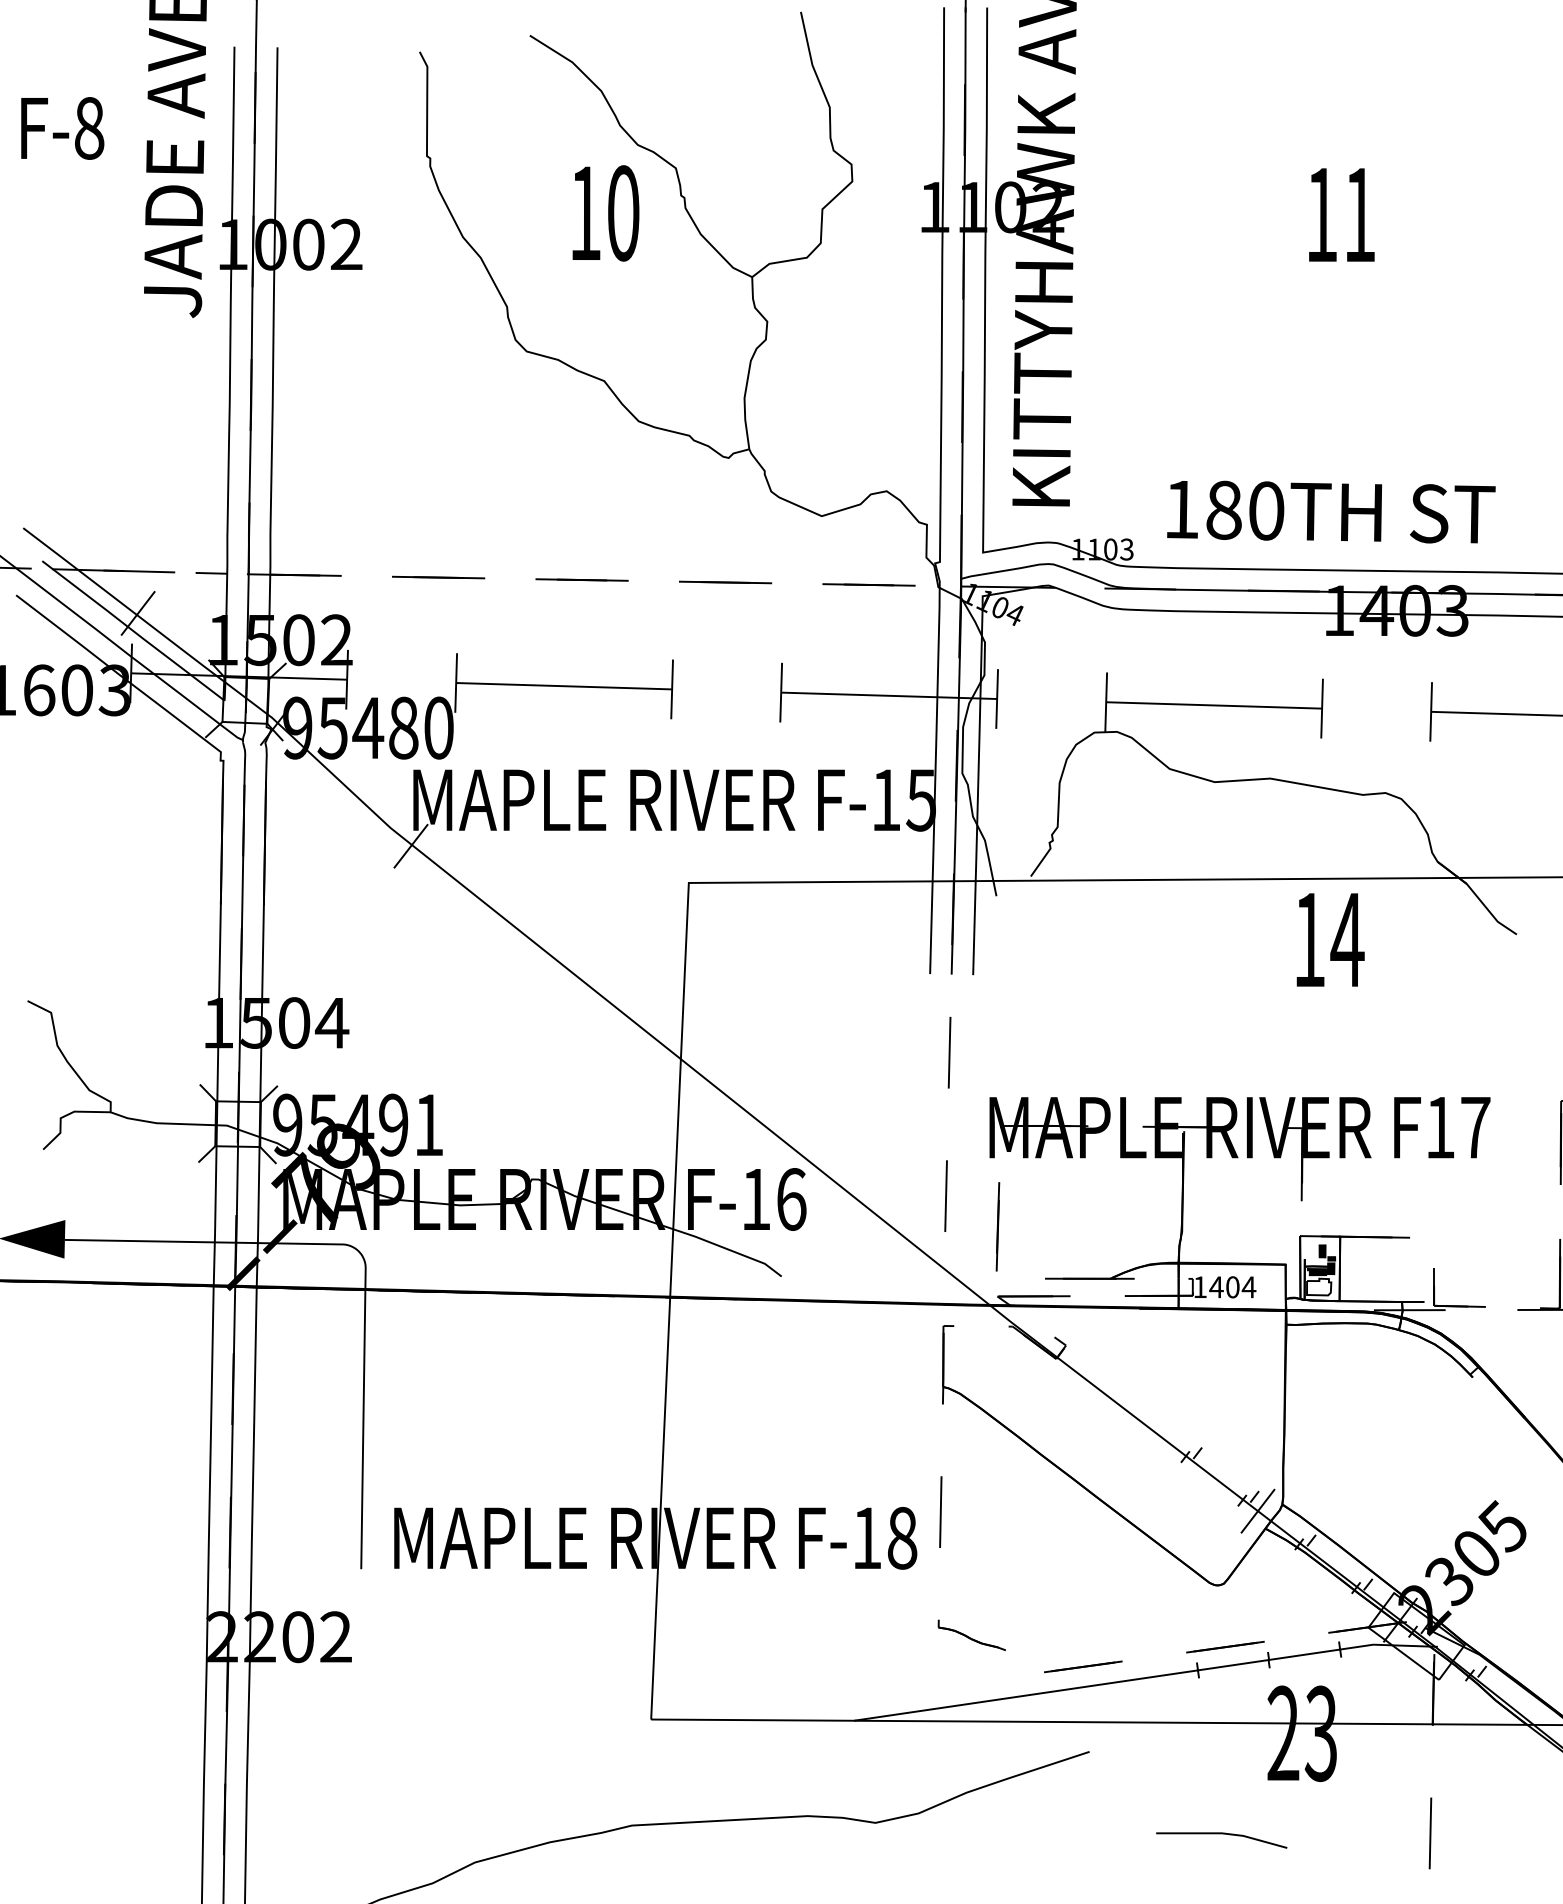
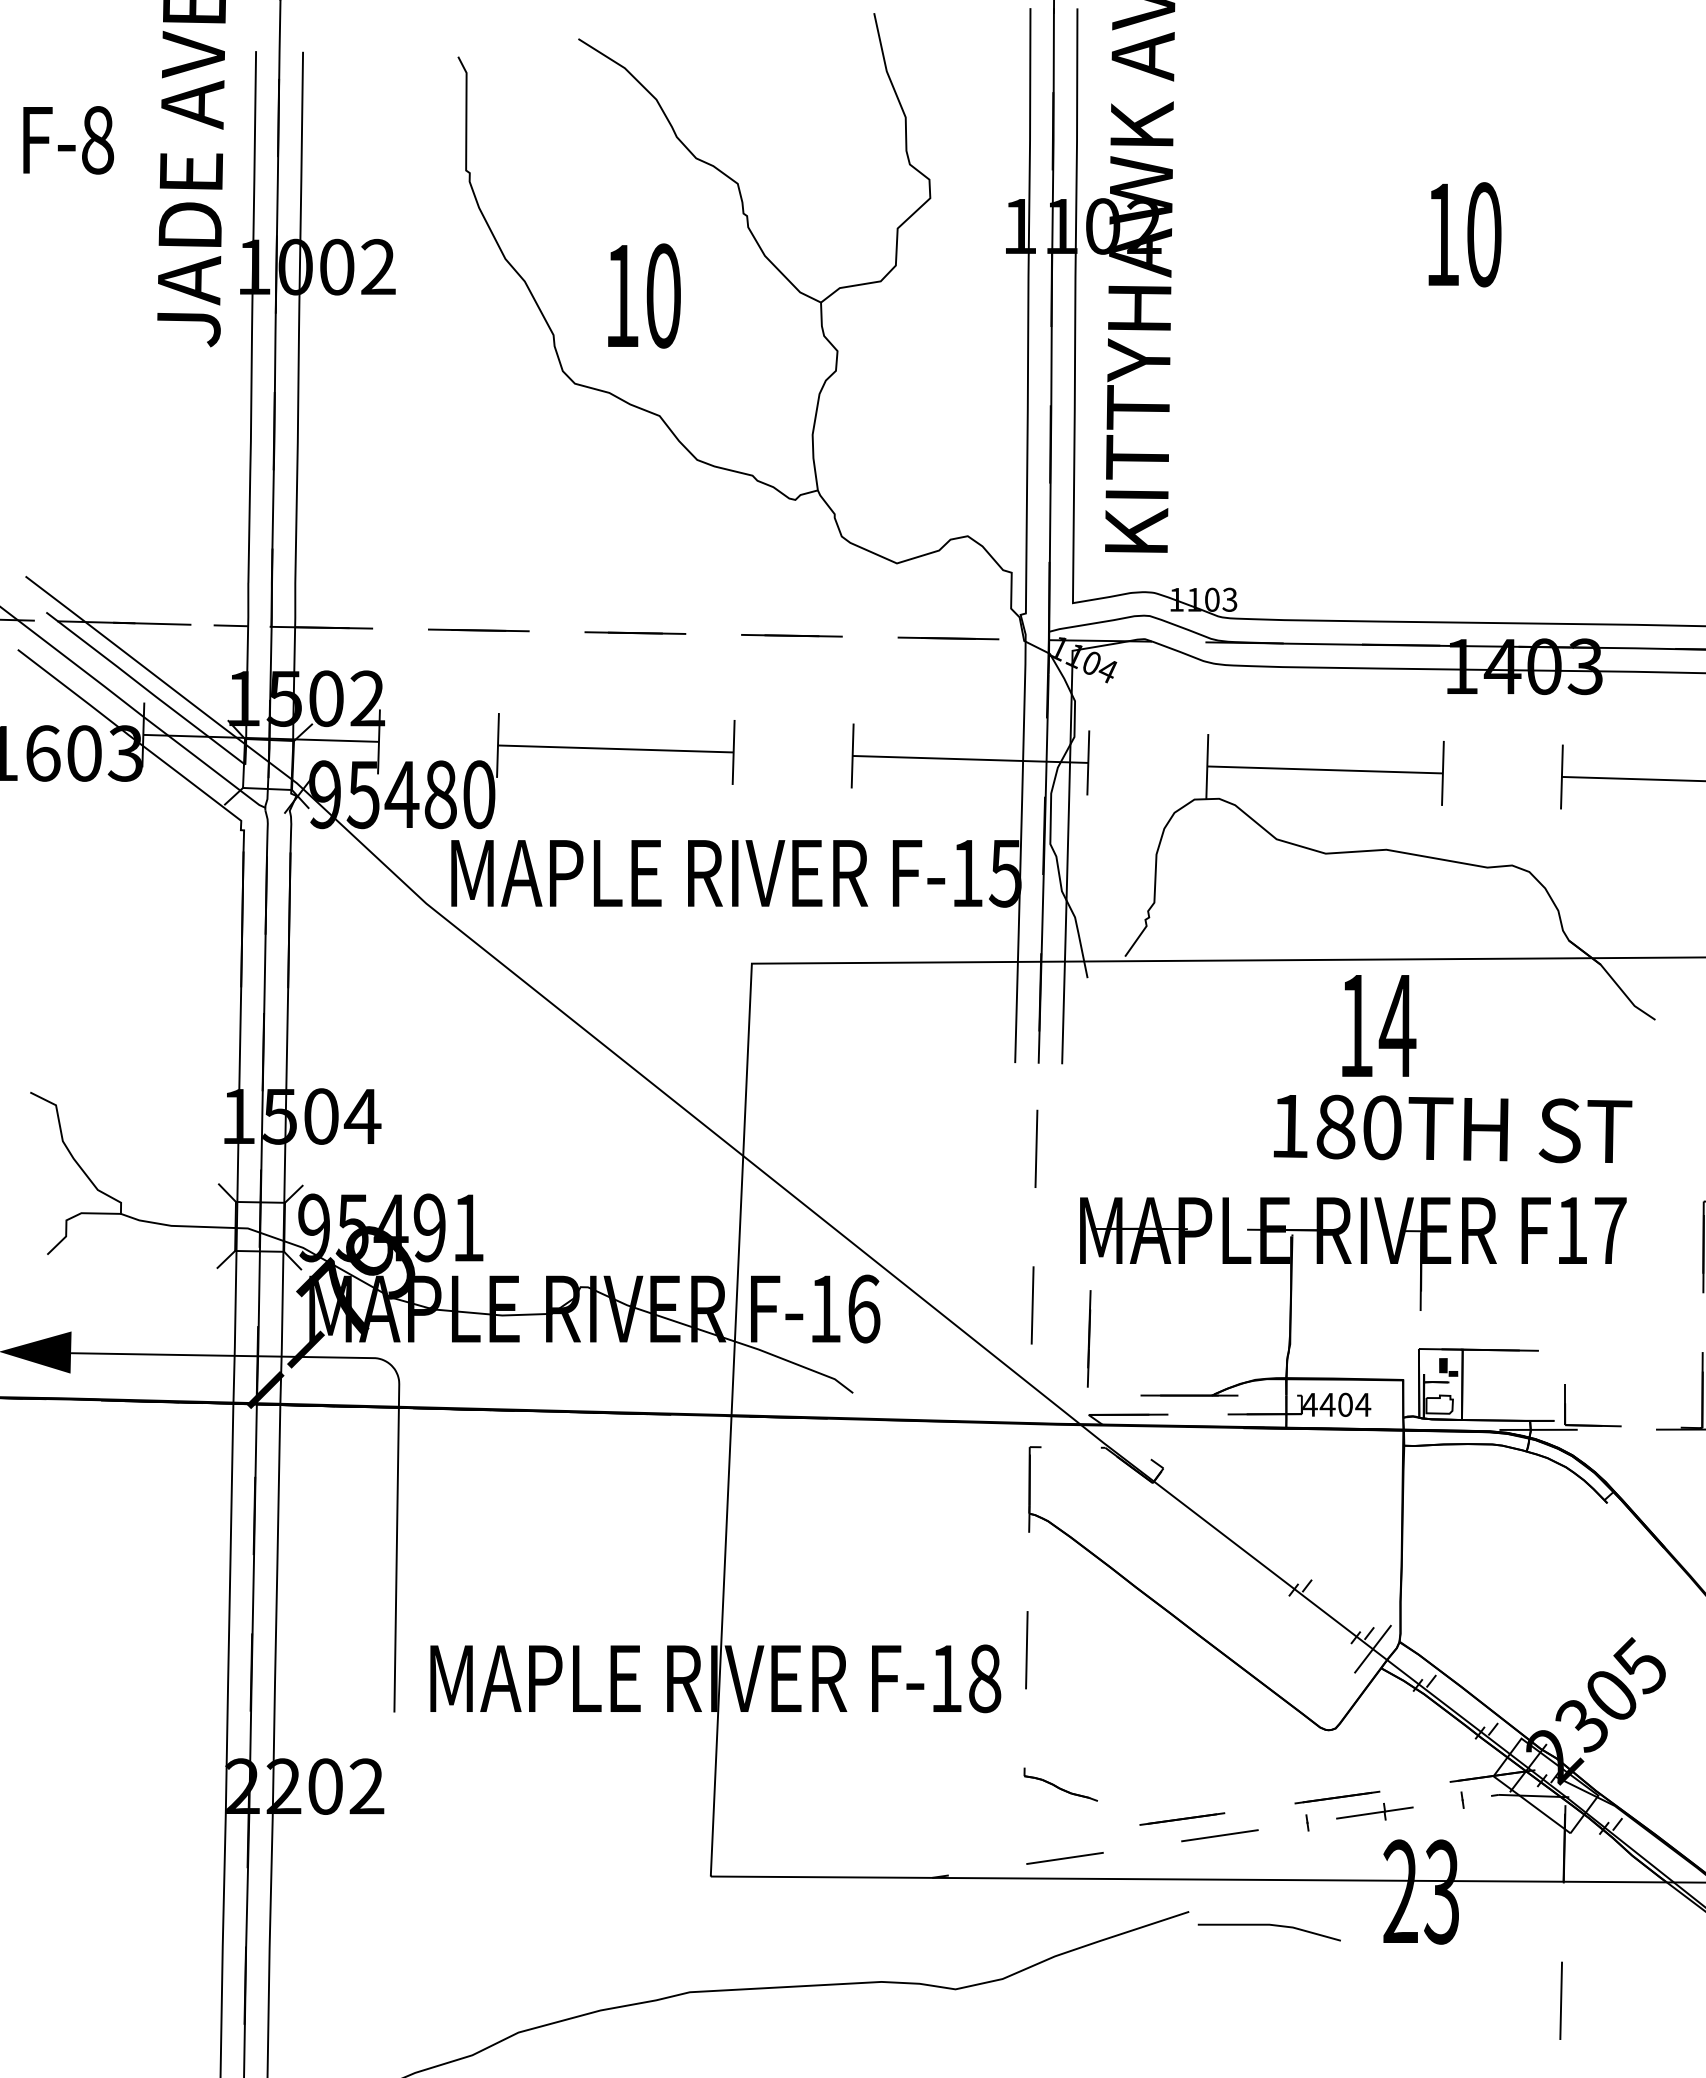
text: (606, 212) -> (644, 295), moved
text: (1360, 214) -> (1484, 234), 11 -> 10
text: (1330, 511) -> (1452, 1128), moved
line: (137, 613) -> (150, 669), removed
line: (410, 846) -> (448, 923), removed
text: (1330, 939) -> (1379, 1025), moved
fill: (1320, 1268) -> (1441, 1384), removed
text: (1199, 1286) -> (1309, 1404), 1404 -> 4404
line: (1145, 1678) -> (1250, 1831), solid -> dashed
line: (1220, 1834) -> (1268, 1925), moved

